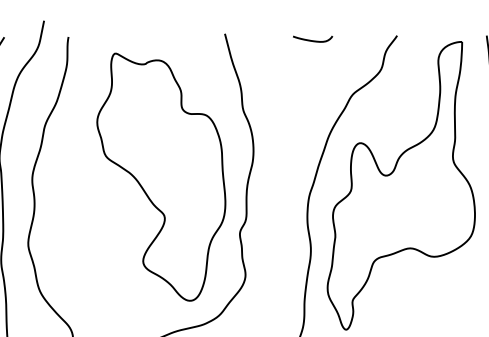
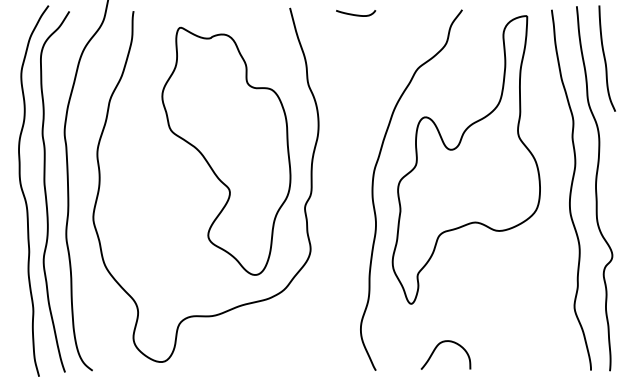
curve: (313, 40) -> (356, 14), moved

